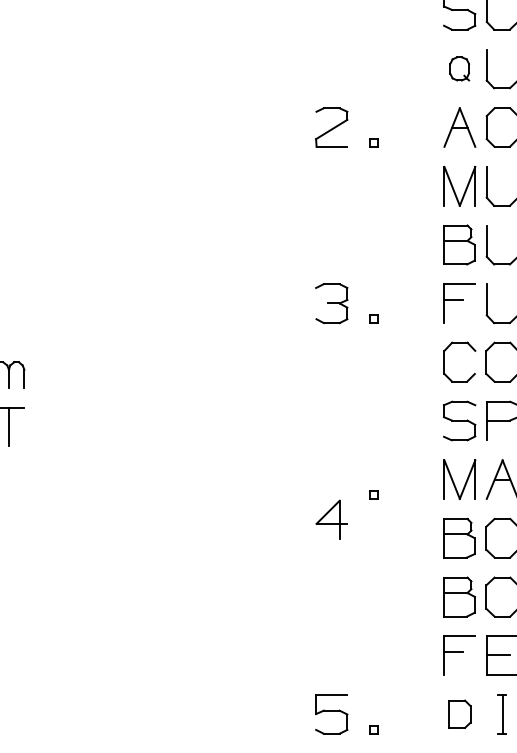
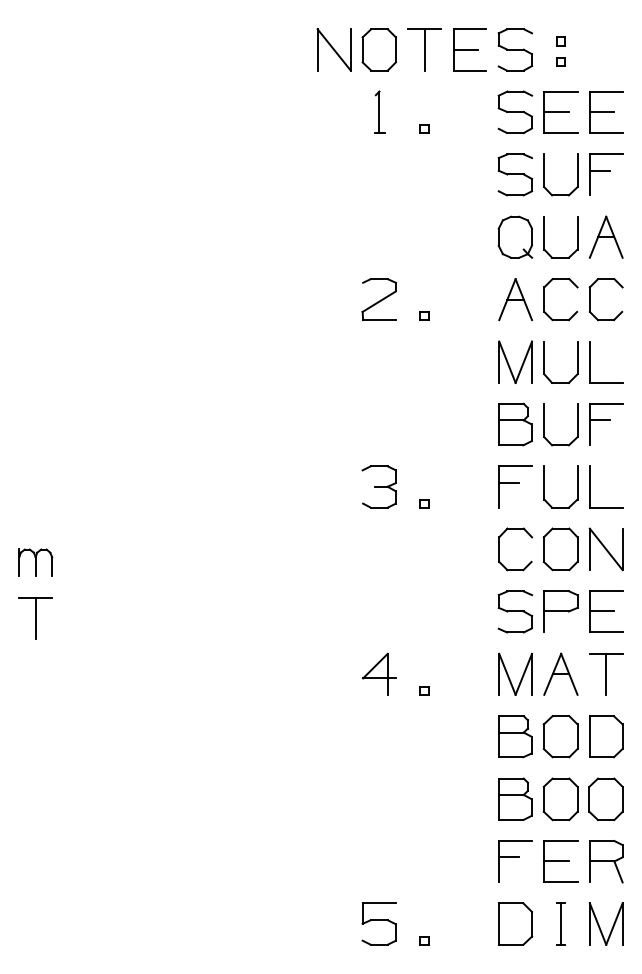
part: (459, 68) -> (515, 236), size x1.67
part: (331, 519) -> (379, 673), moved
part: (459, 713) -> (515, 923), size x1.43

